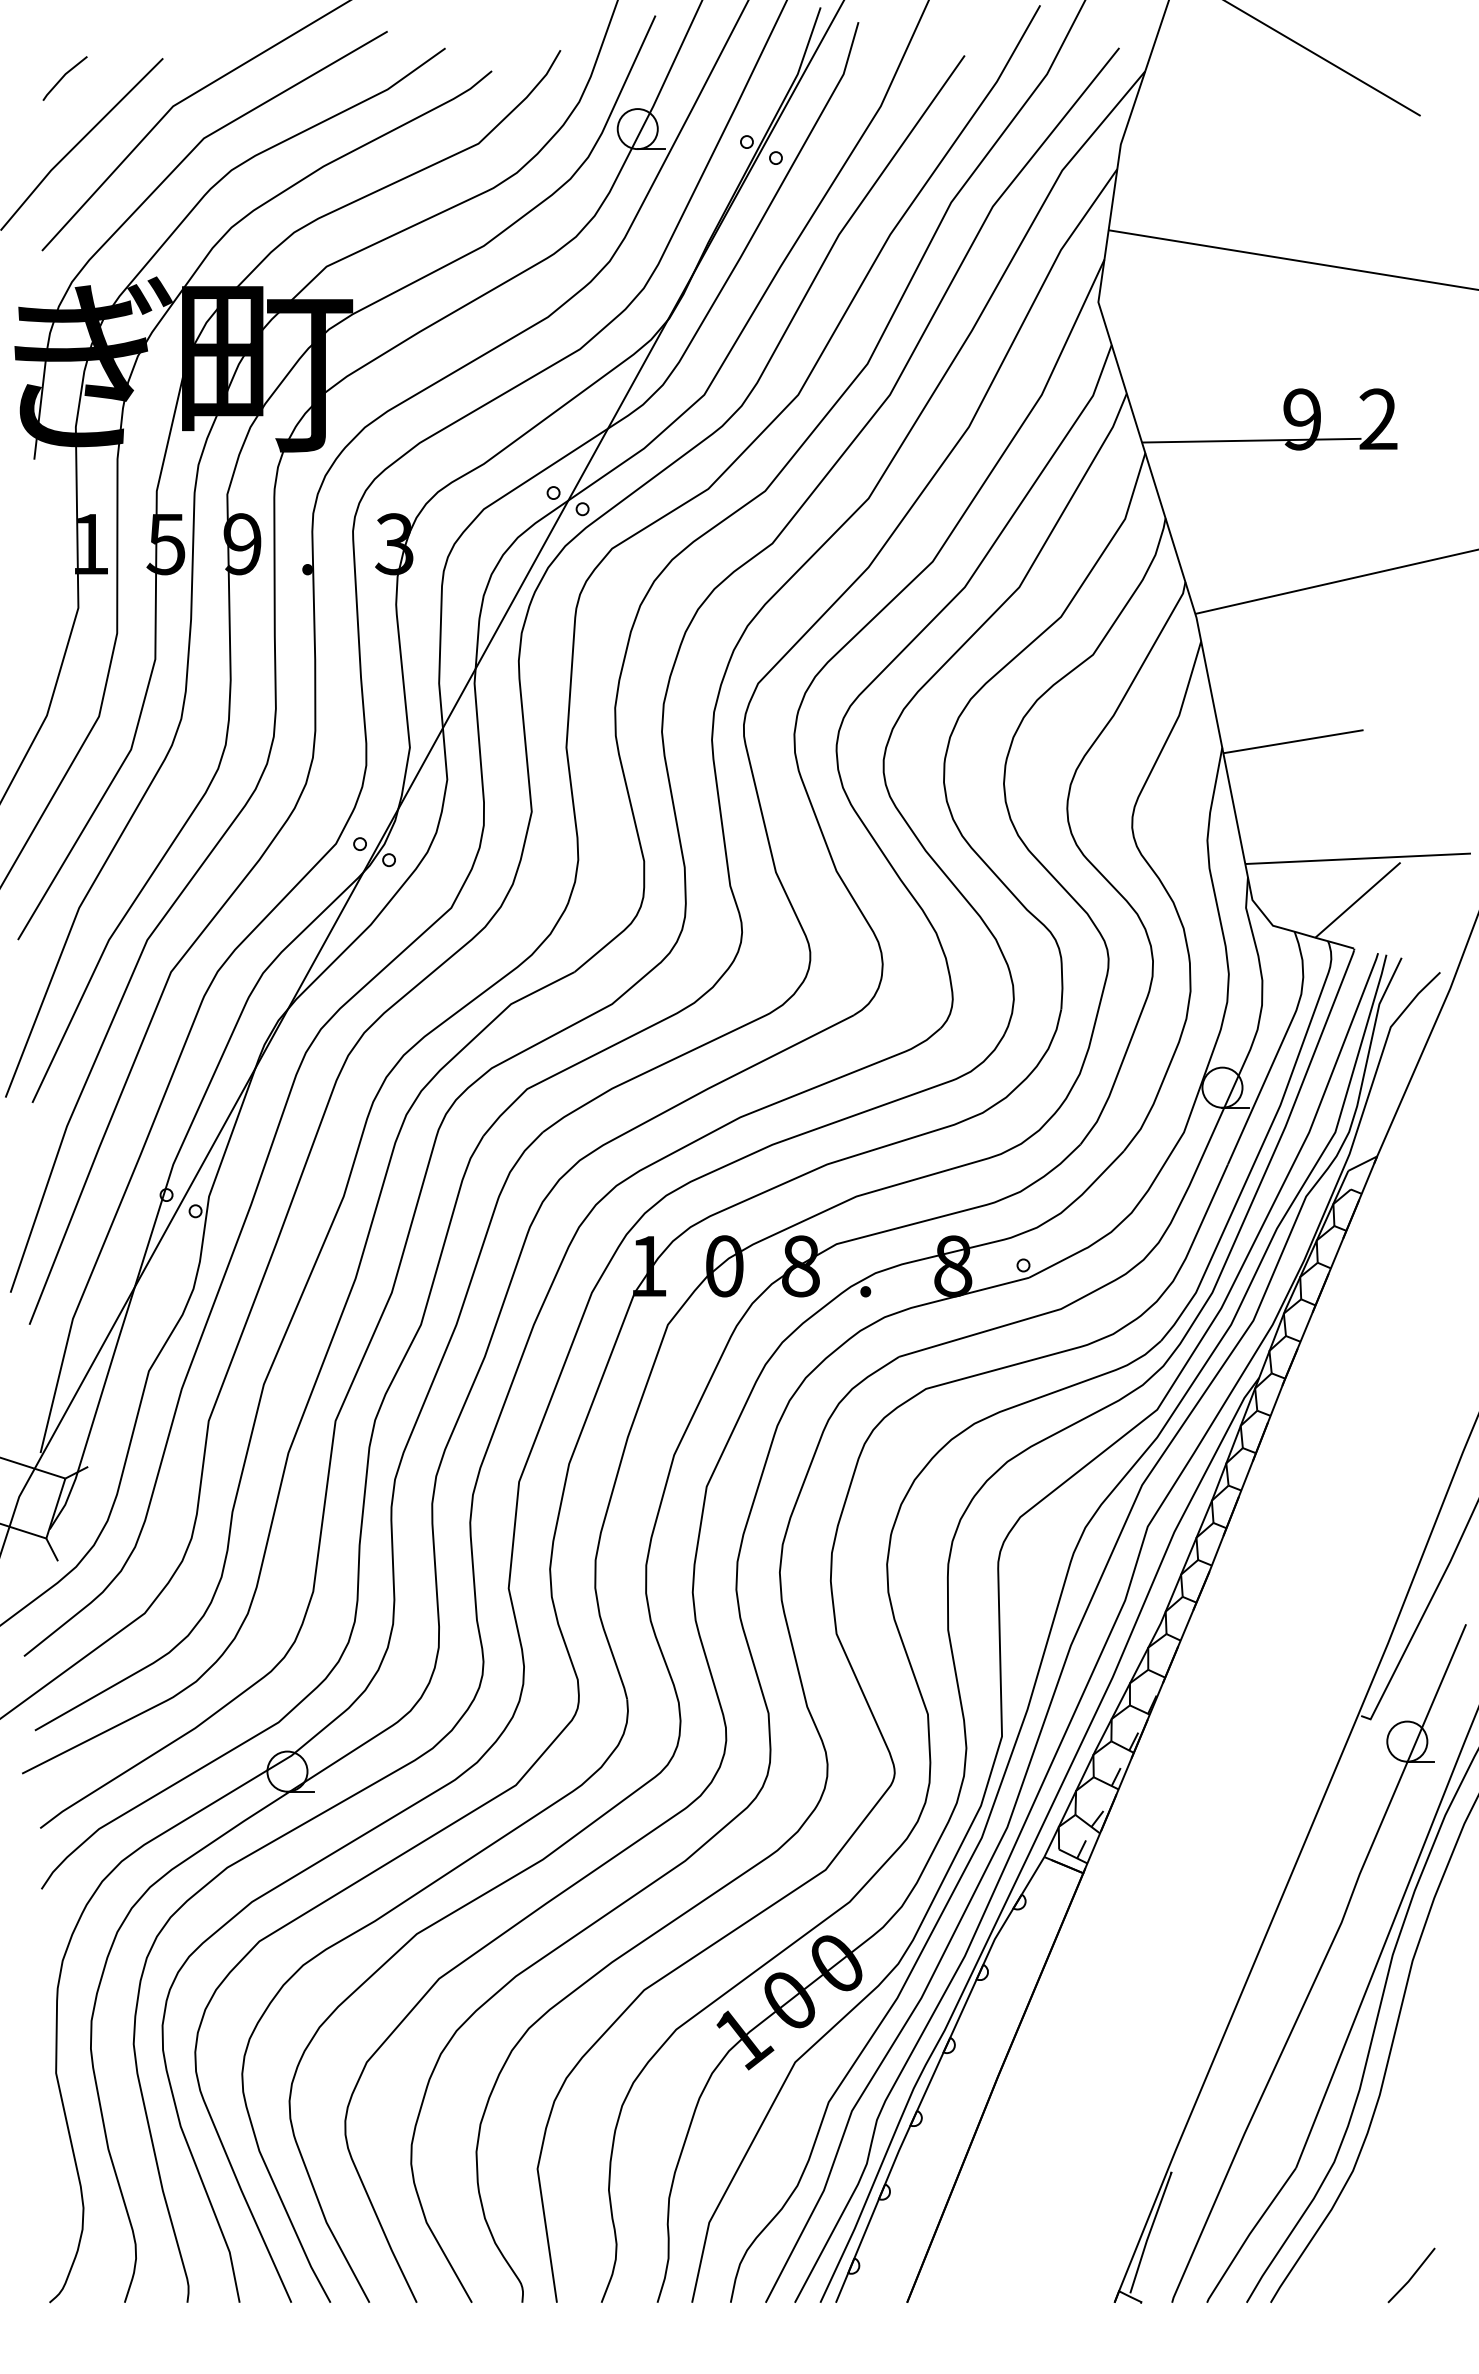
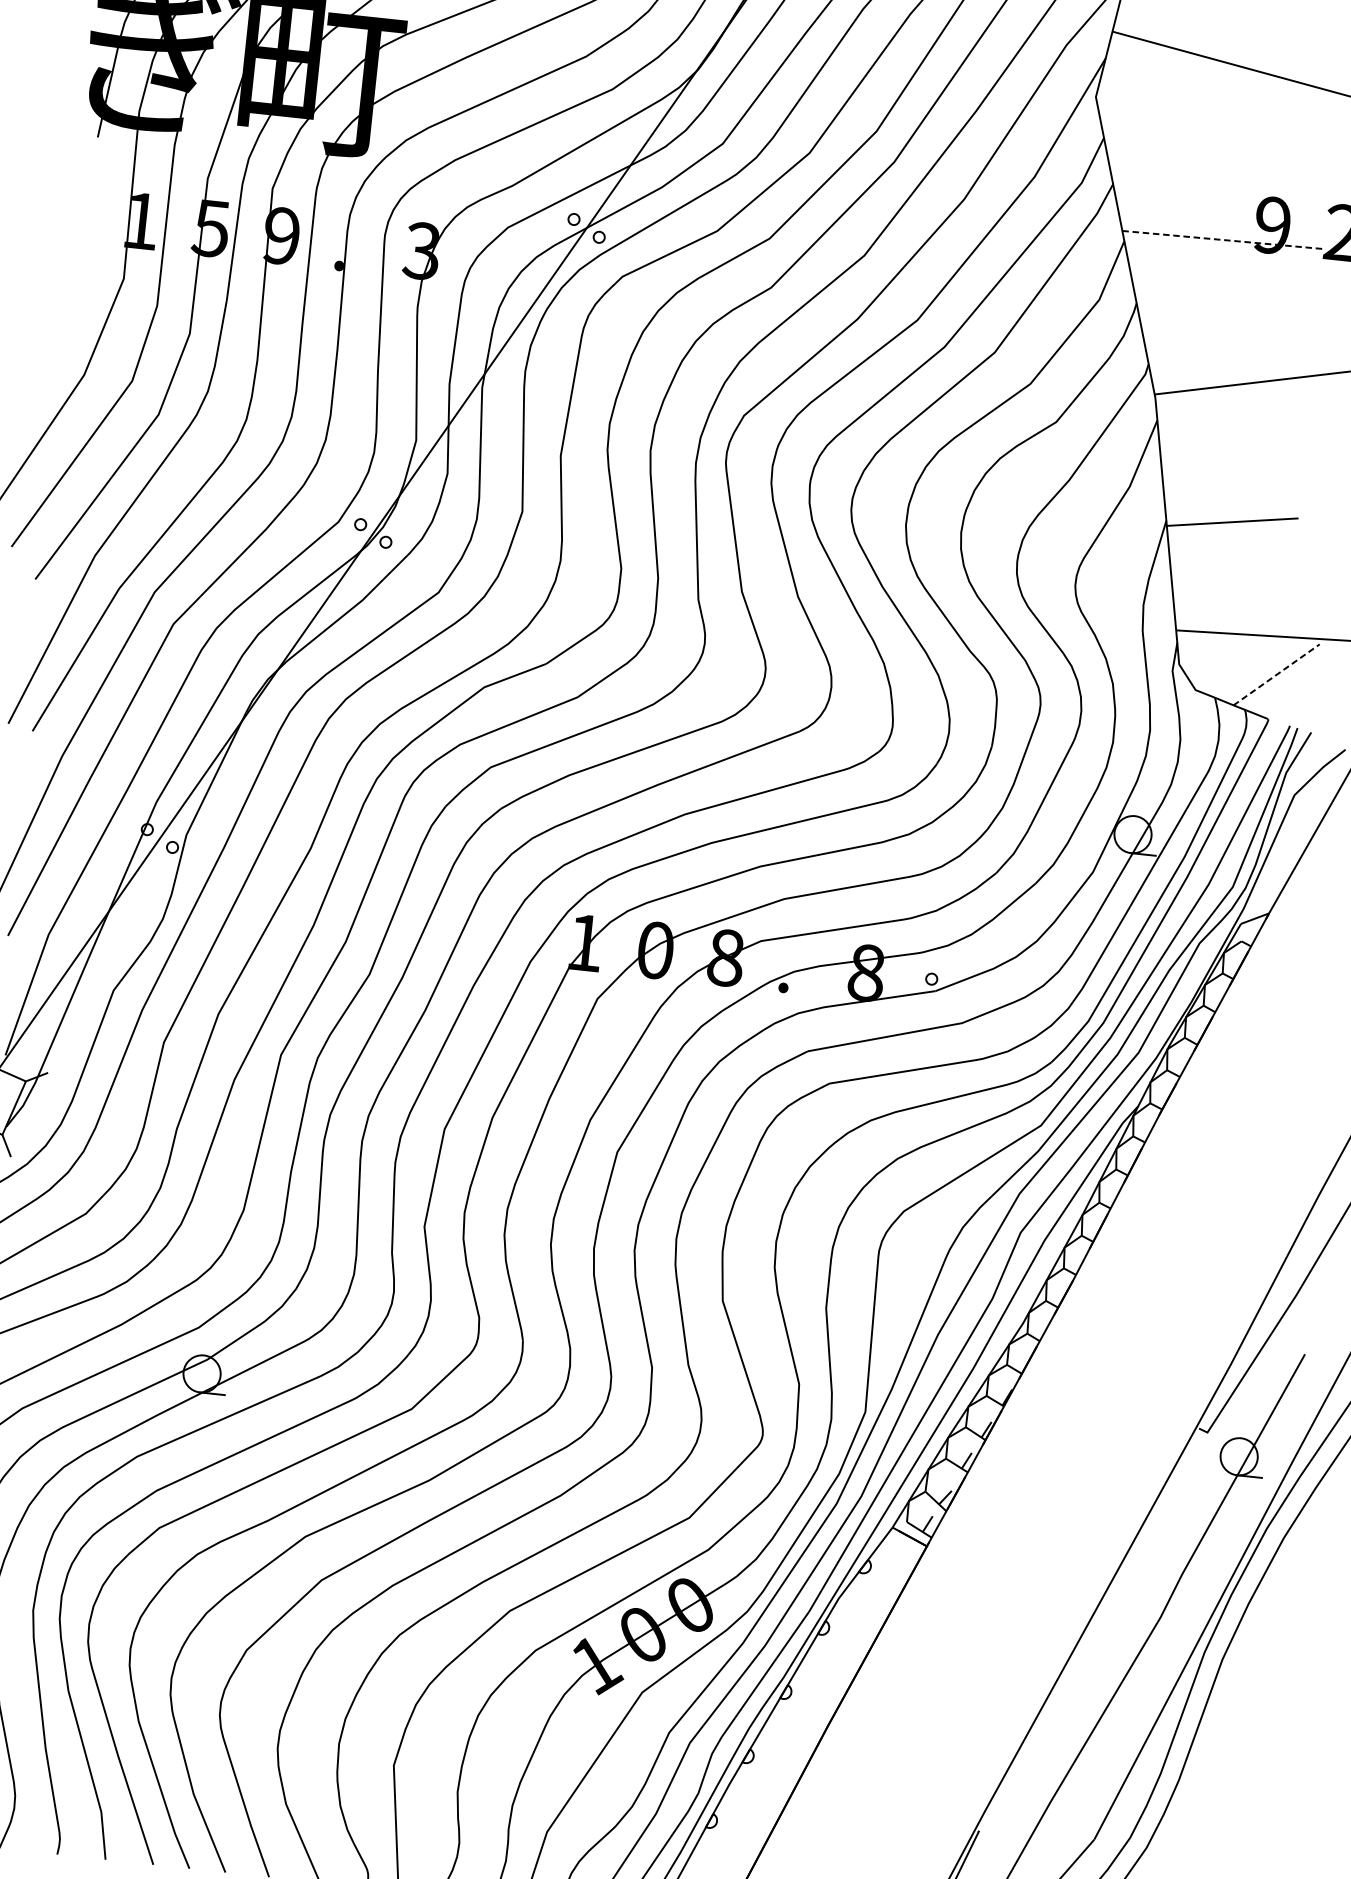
line: (1251, 440) -> (1223, 239), solid -> dashed
line: (1357, 900) -> (1276, 675), solid -> dashed

